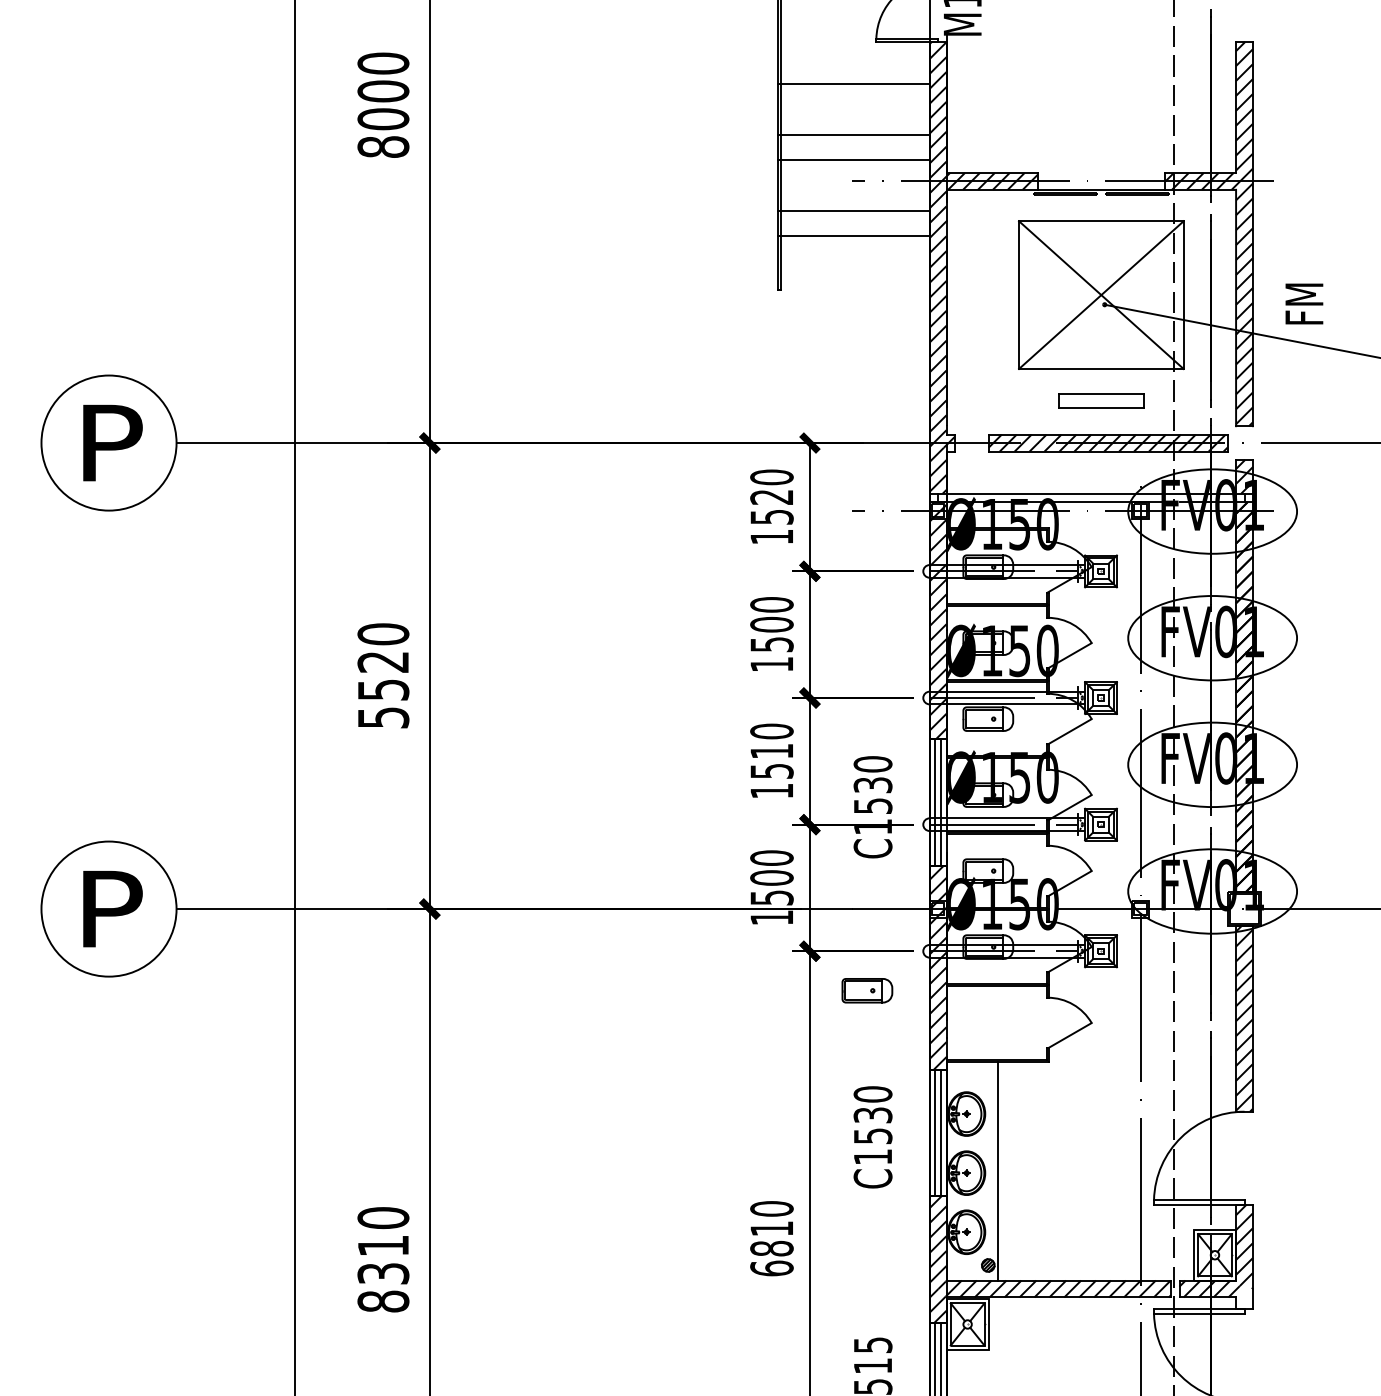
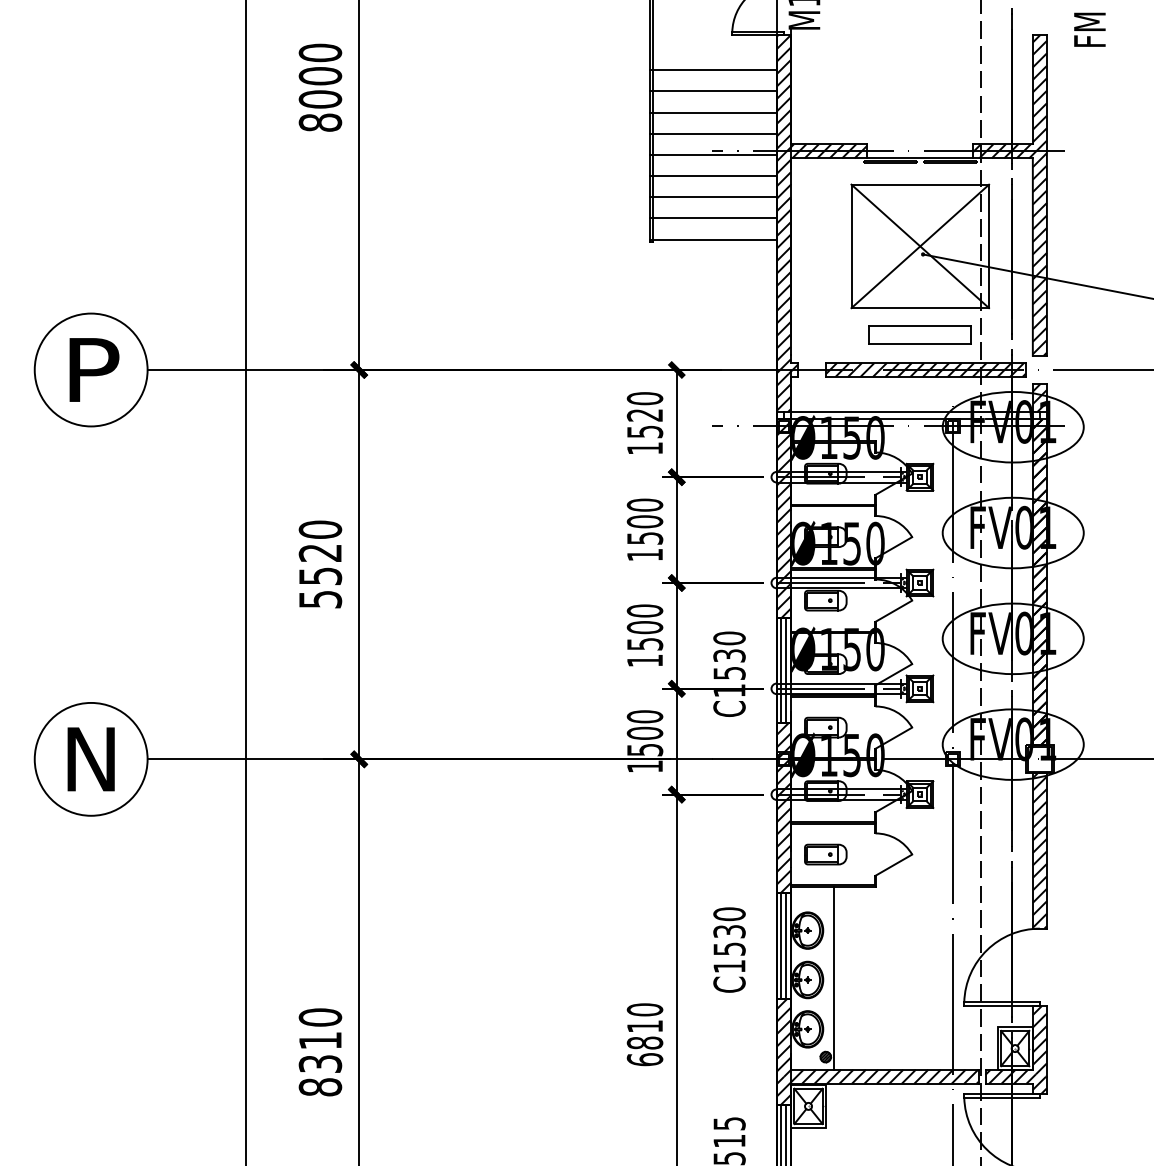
line: (852, 109) -> (712, 91), added
line: (852, 185) -> (712, 154), added
line: (852, 261) -> (712, 218), added
line: (852, 286) -> (712, 239), added
text: (1303, 303) -> (1089, 29), moved
part: (1100, 400) -> (919, 334), size x1.43
text: (771, 751) -> (644, 627), 1510 -> 1500
text: (111, 909) -> (93, 759), P -> N
part: (867, 990) -> (825, 854), moved
hatch: (1244, 1298) -> (1039, 1084), added

